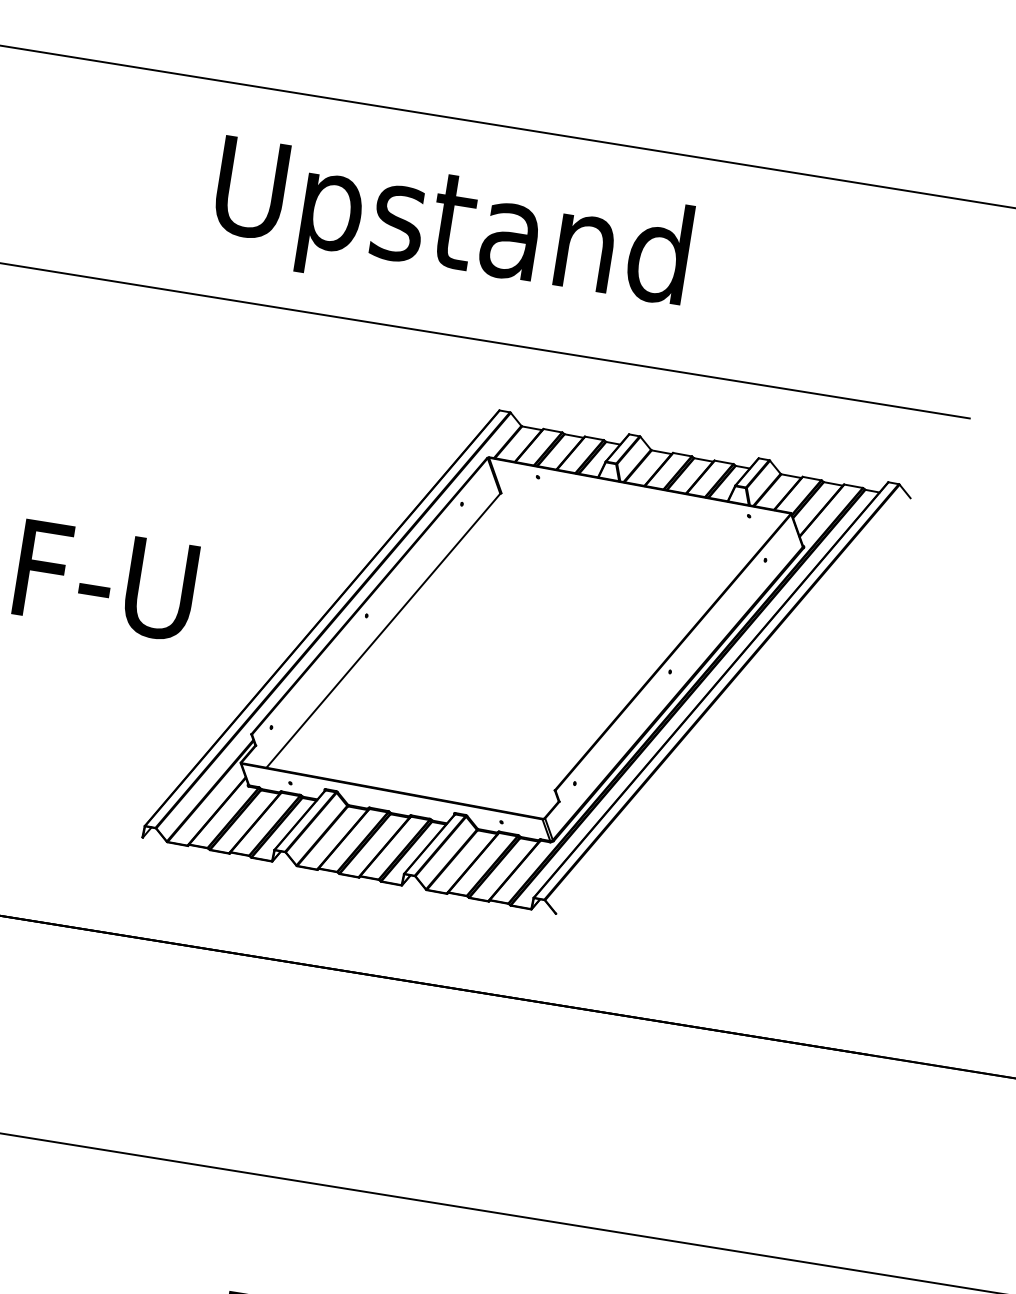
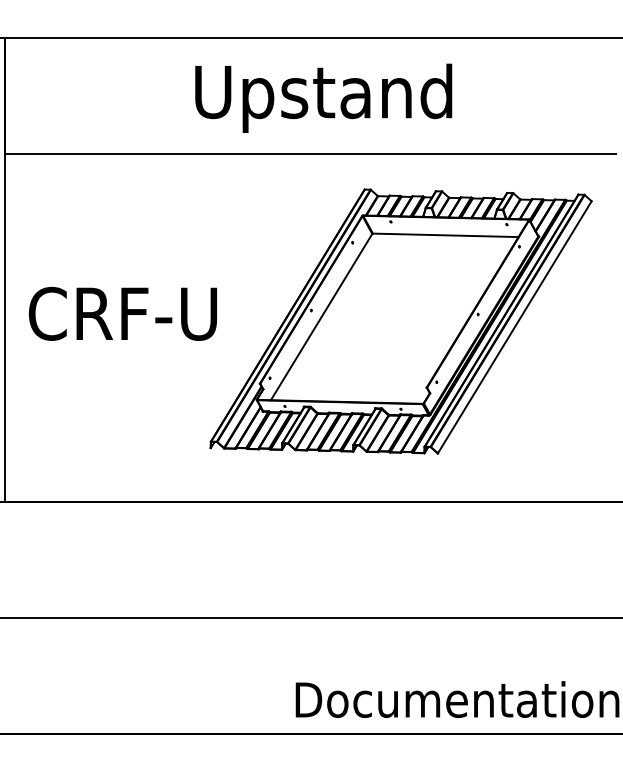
line: (633, 517) -> (445, 235), added
line: (732, 706) -> (514, 327), added

